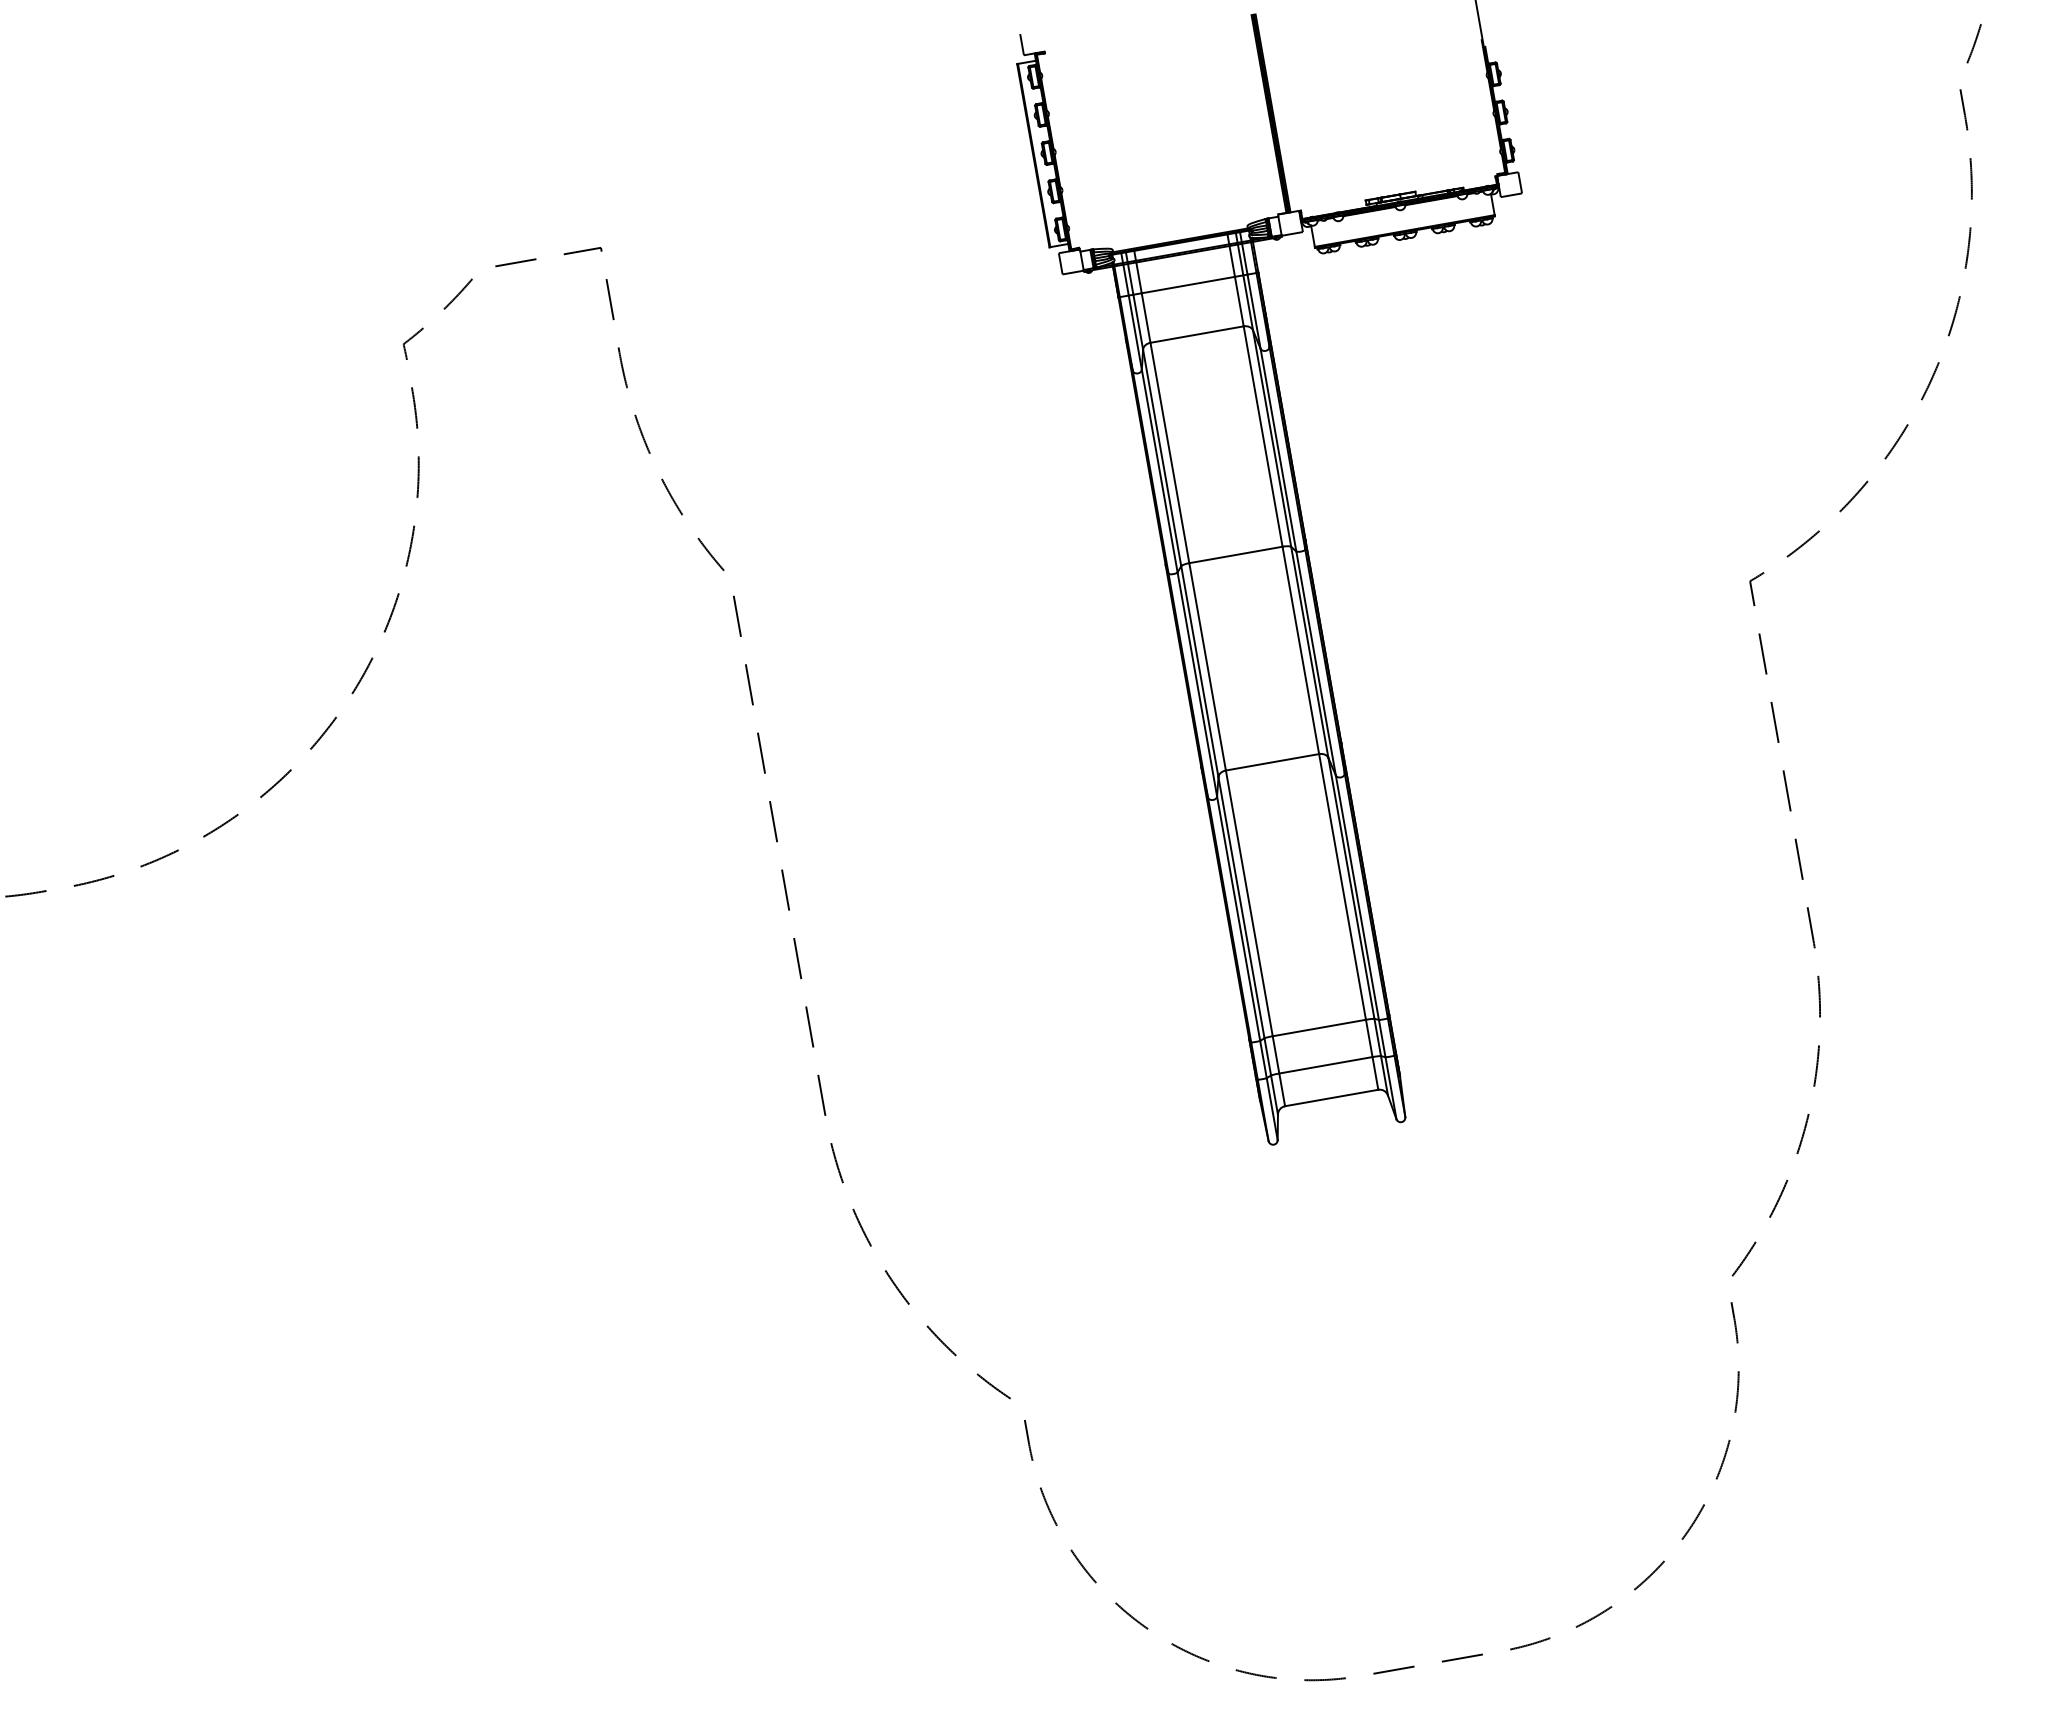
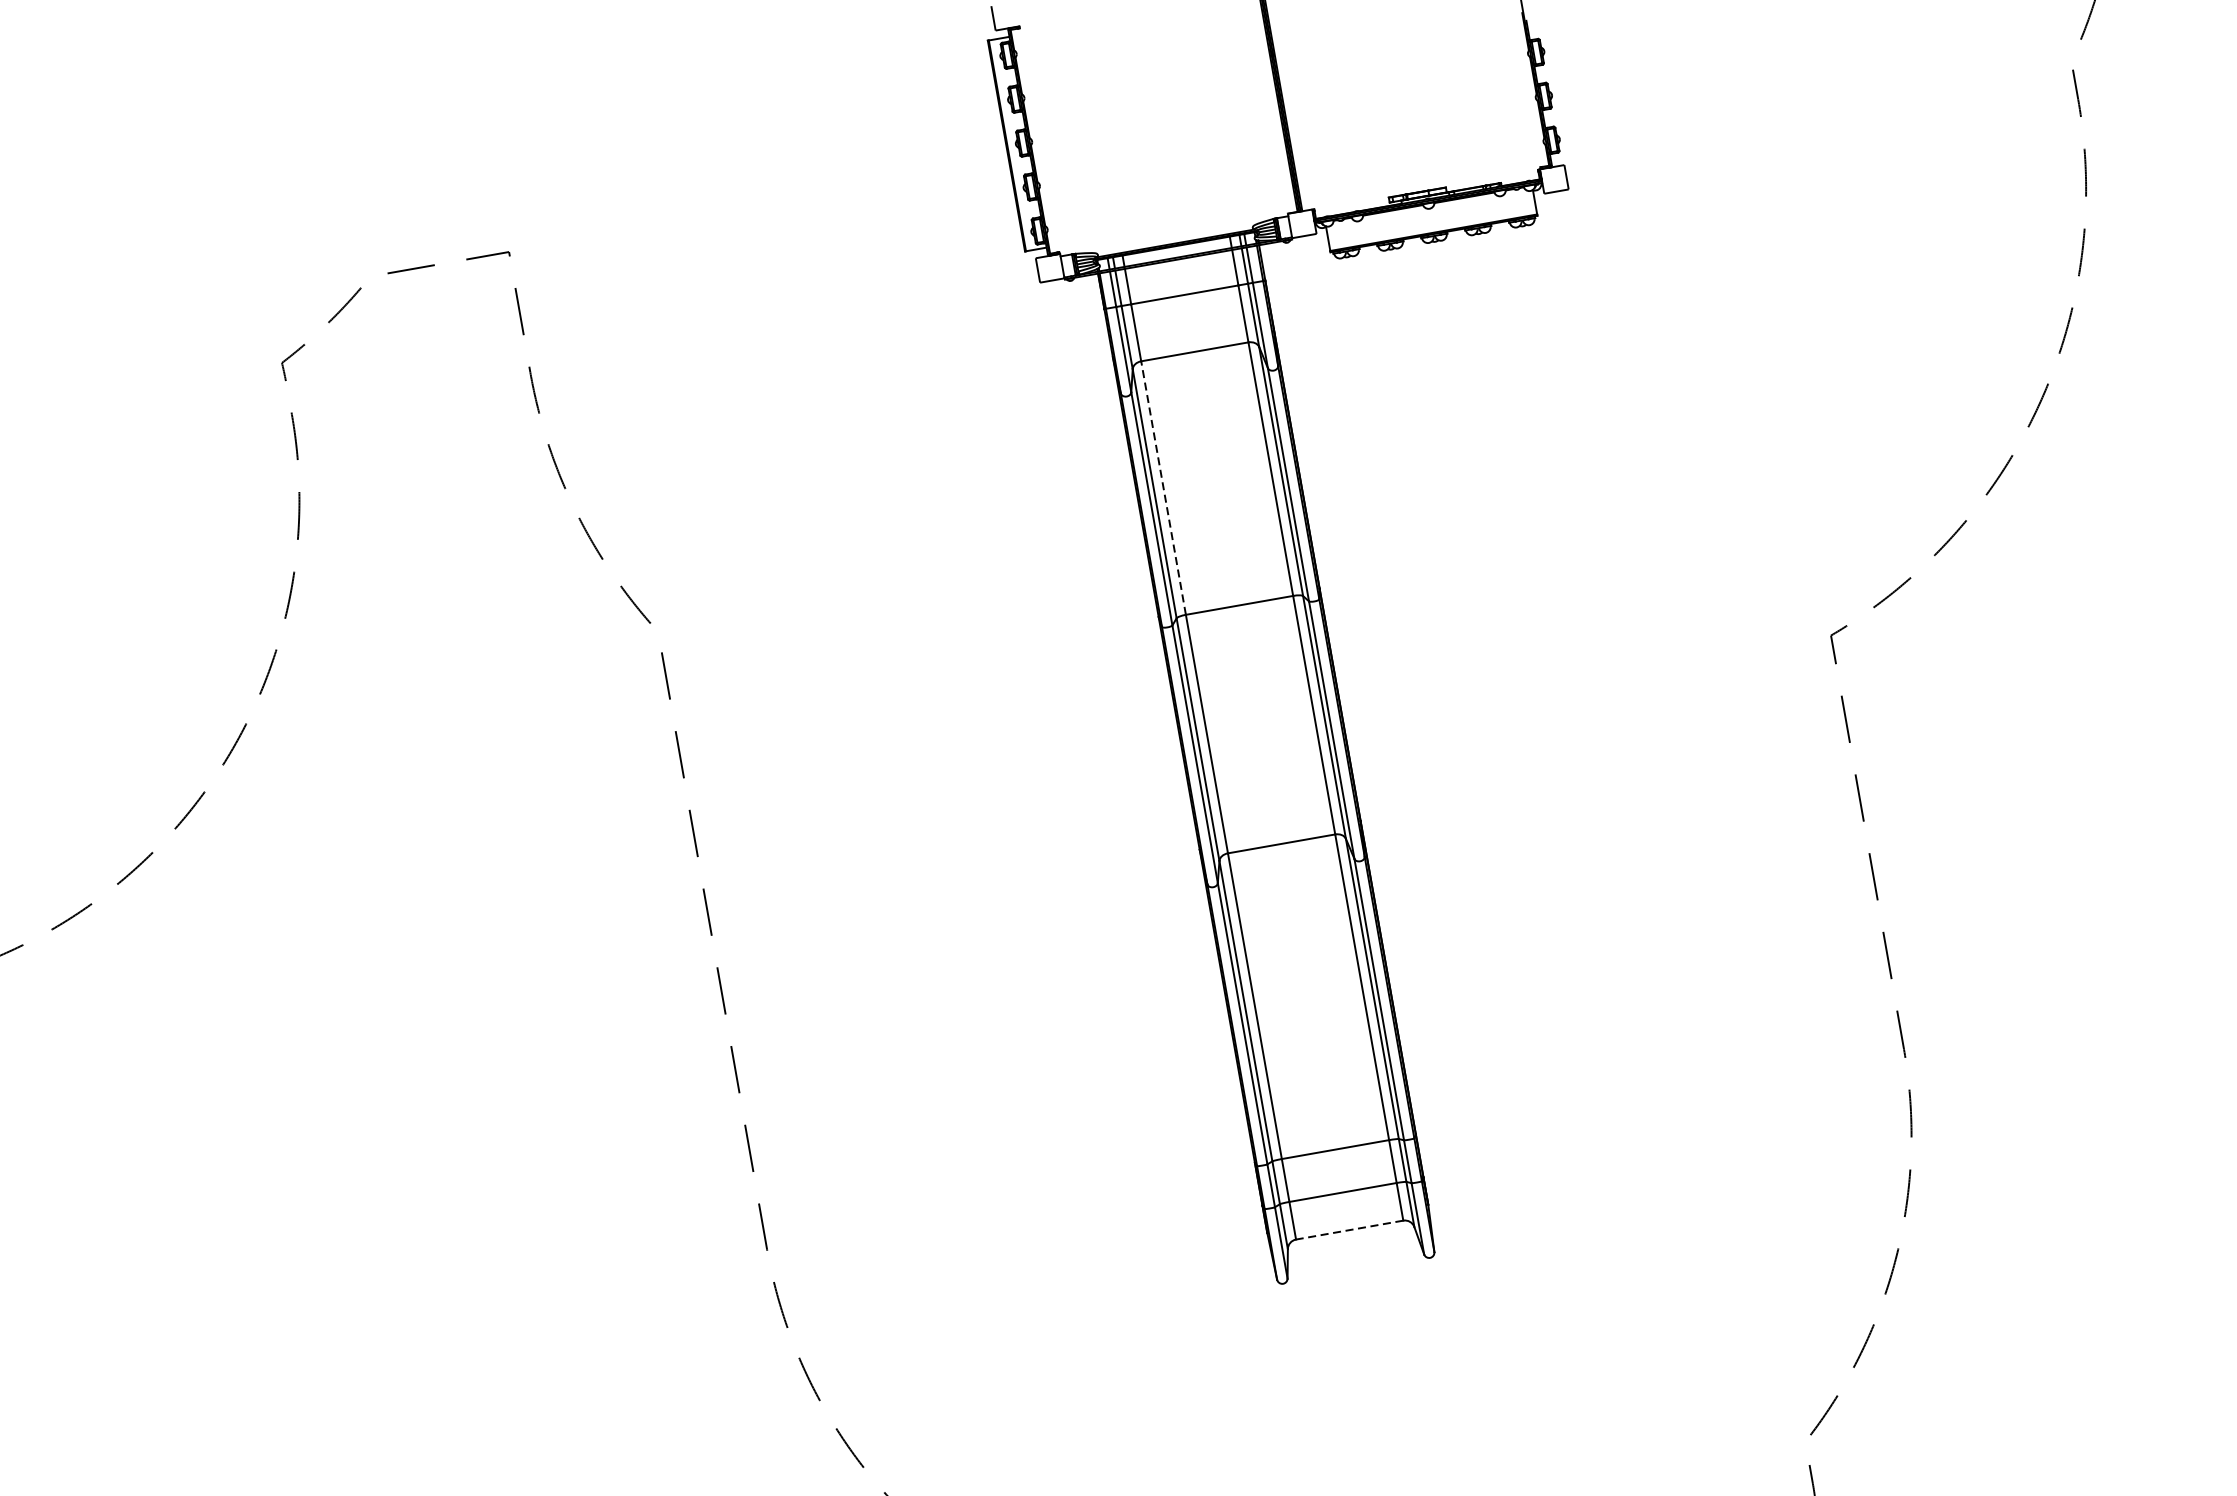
line: (1169, 453) -> (1163, 488), solid -> dashed
line: (1331, 1098) -> (1349, 1230), solid -> dashed

